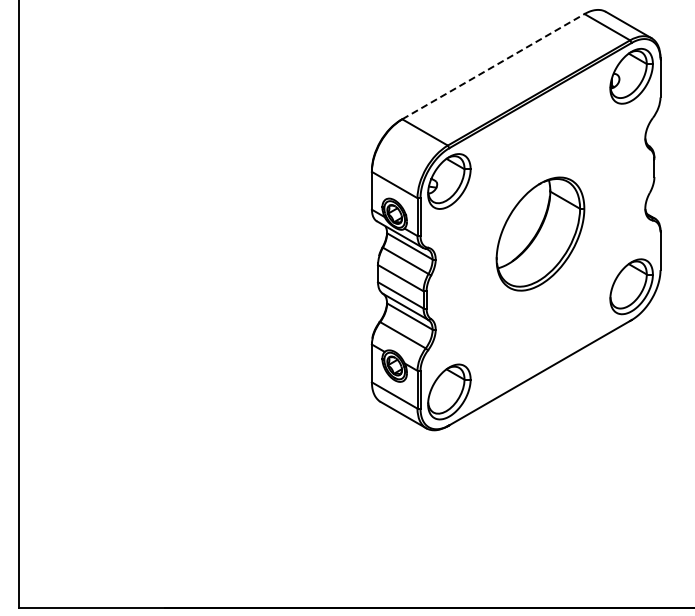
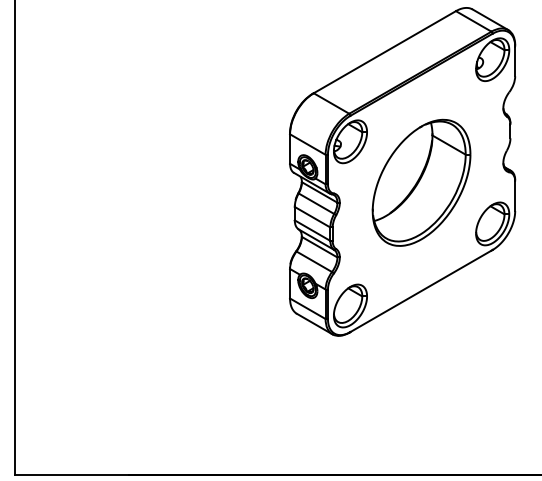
line: (493, 66) -> (384, 52), dashed -> solid
part: (540, 233) -> (421, 182), size x1.43

